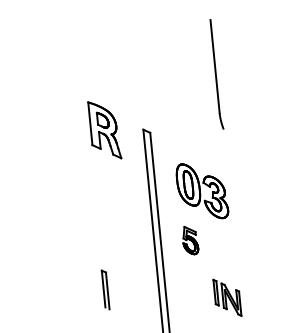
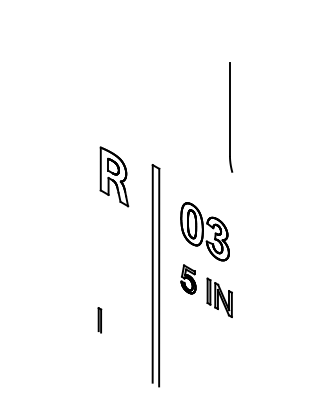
part: (104, 129) -> (114, 176), moved
part: (105, 290) -> (99, 320), size x0.62
part: (227, 297) -> (219, 297), moved

